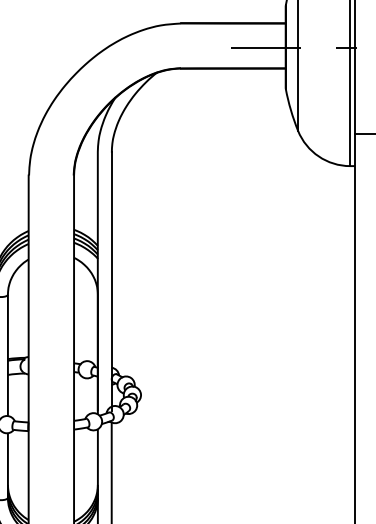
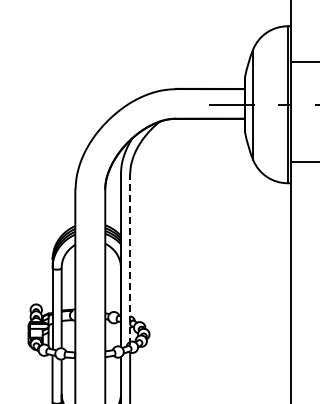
line: (112, 281) -> (130, 259), solid -> dashed

